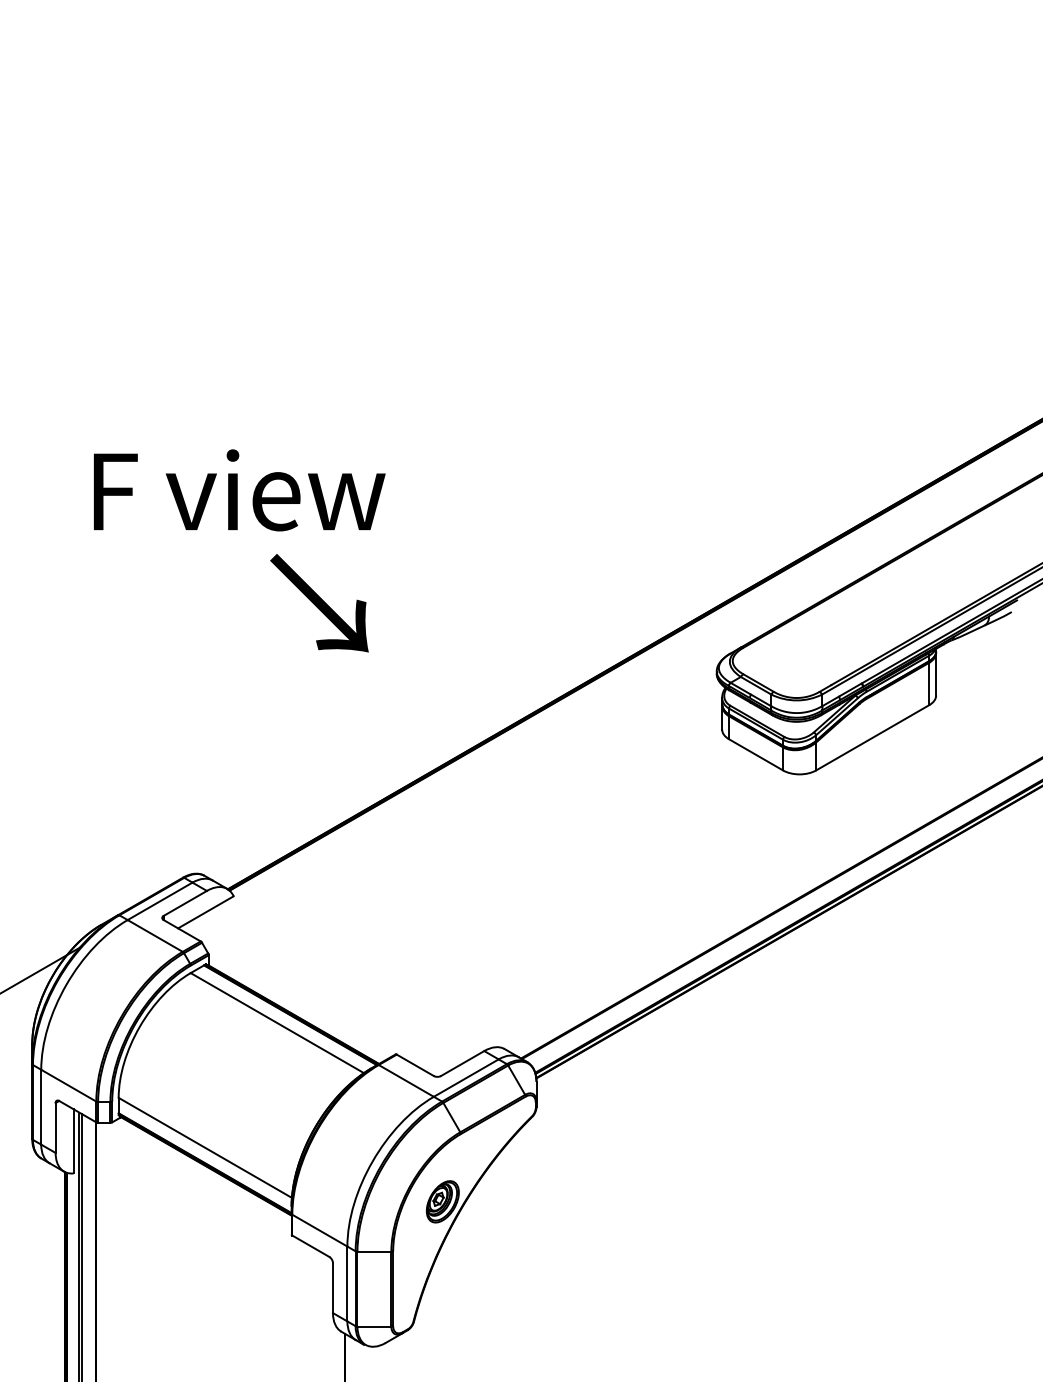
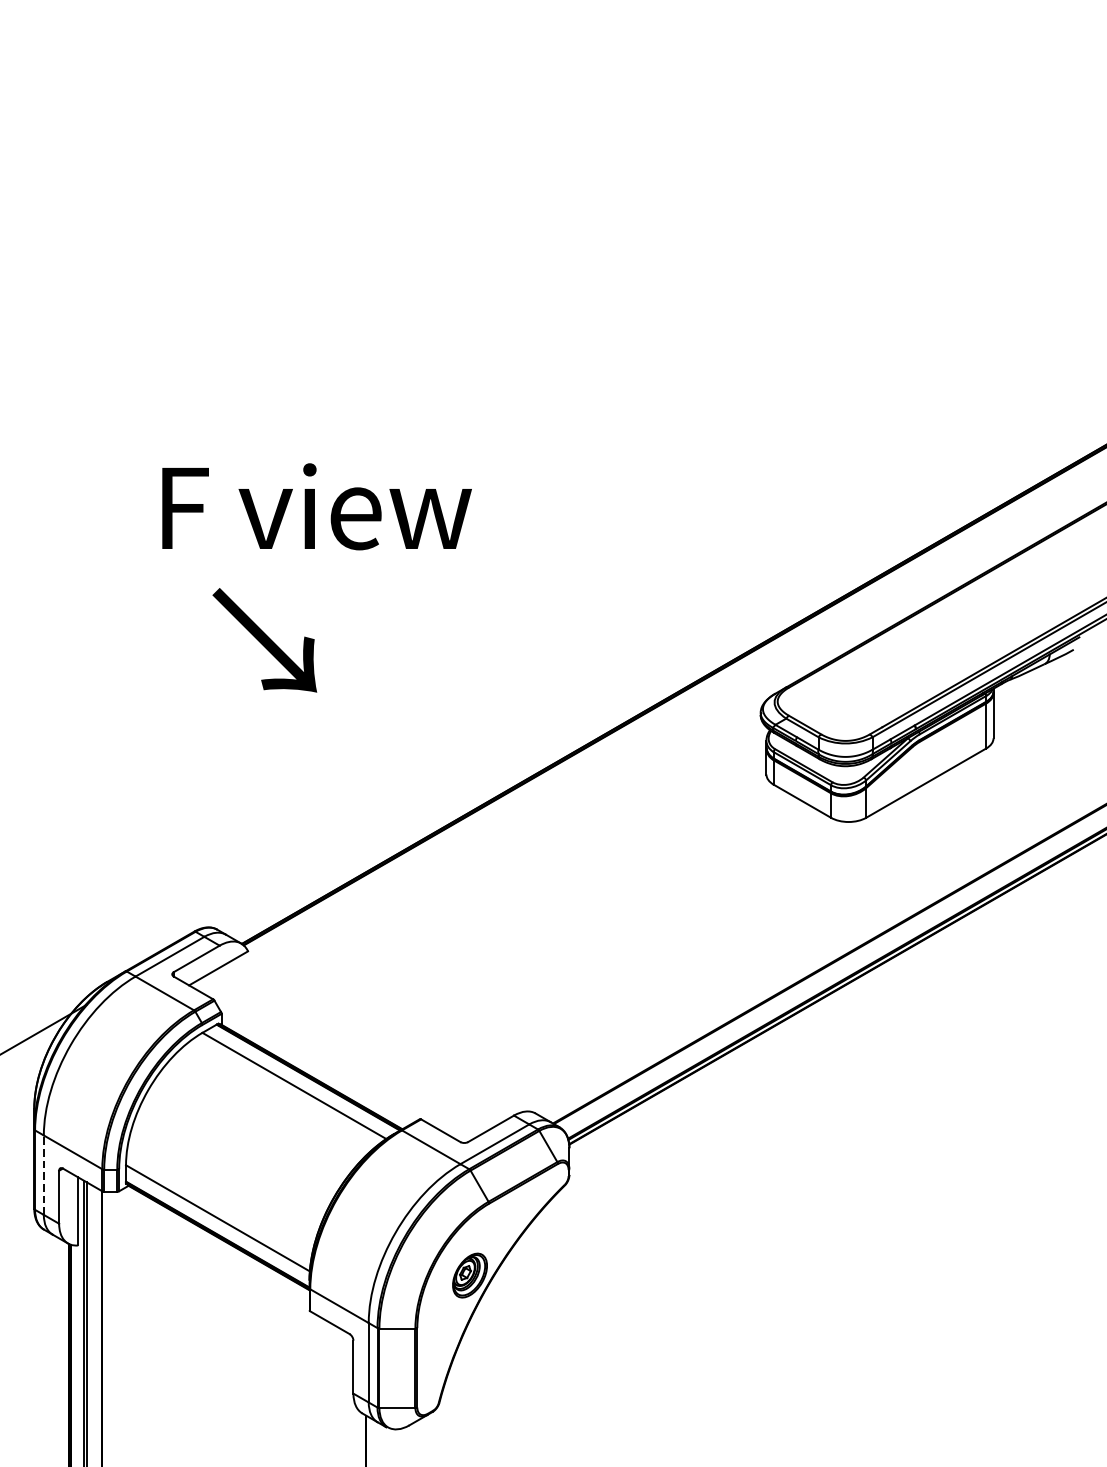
text: (239, 490) -> (316, 506), moved
text: (319, 603) -> (264, 640), moved
line: (41, 1106) -> (44, 1174), solid -> dashed

